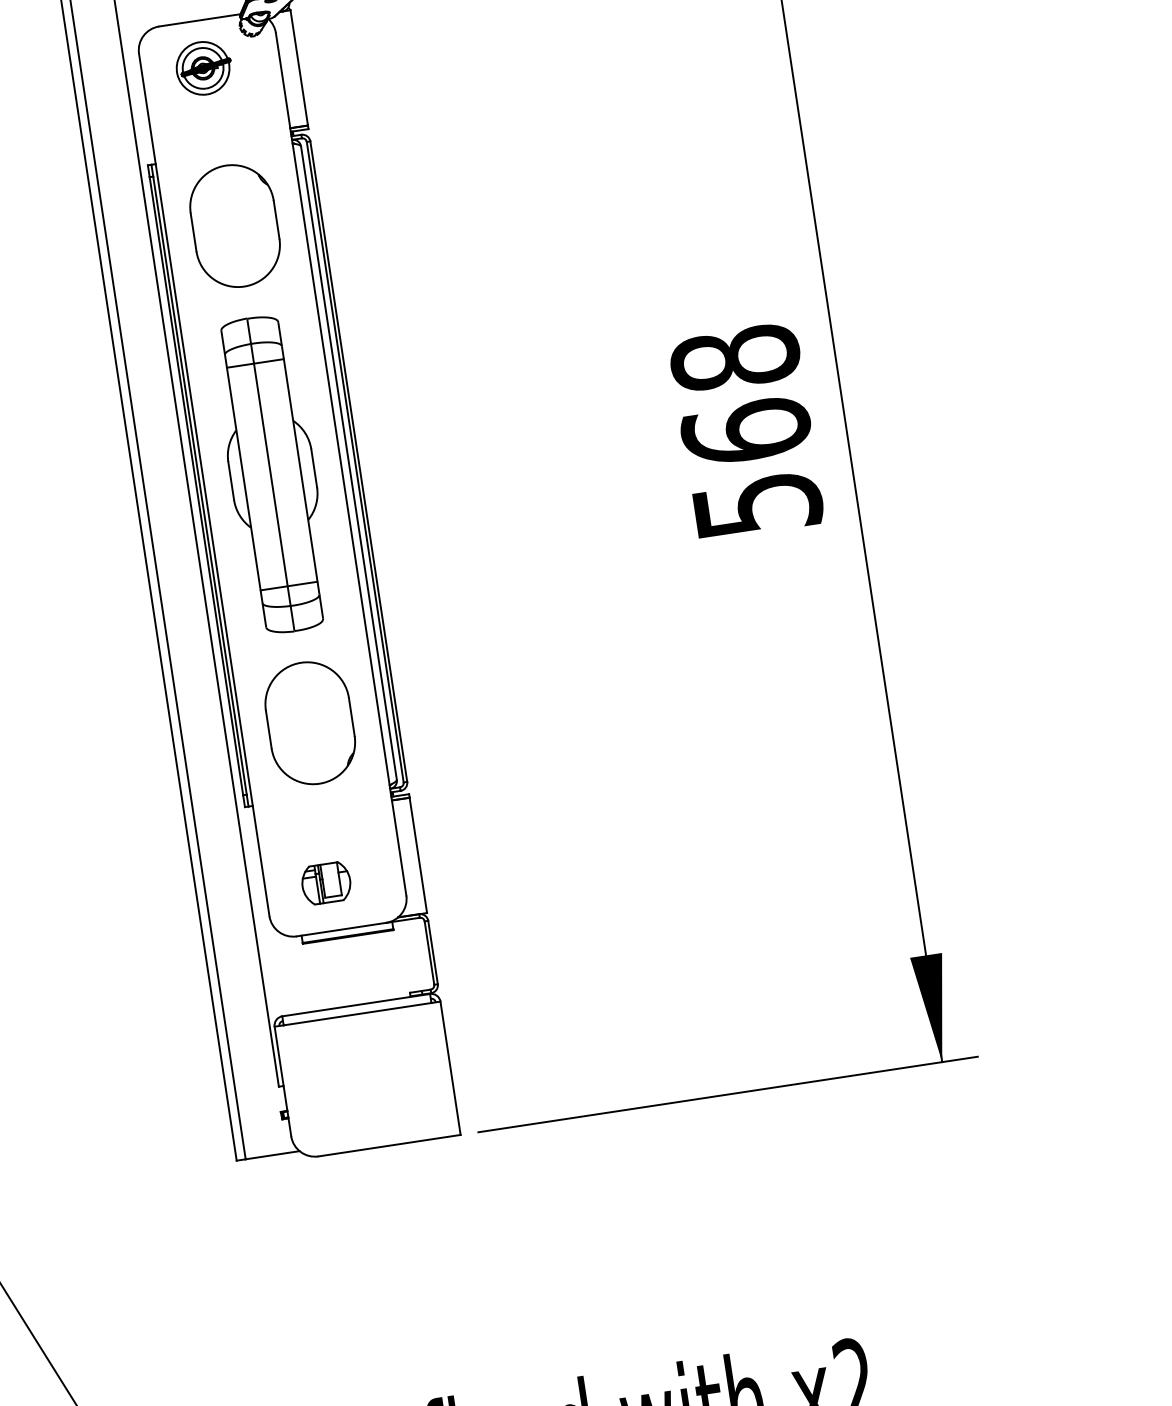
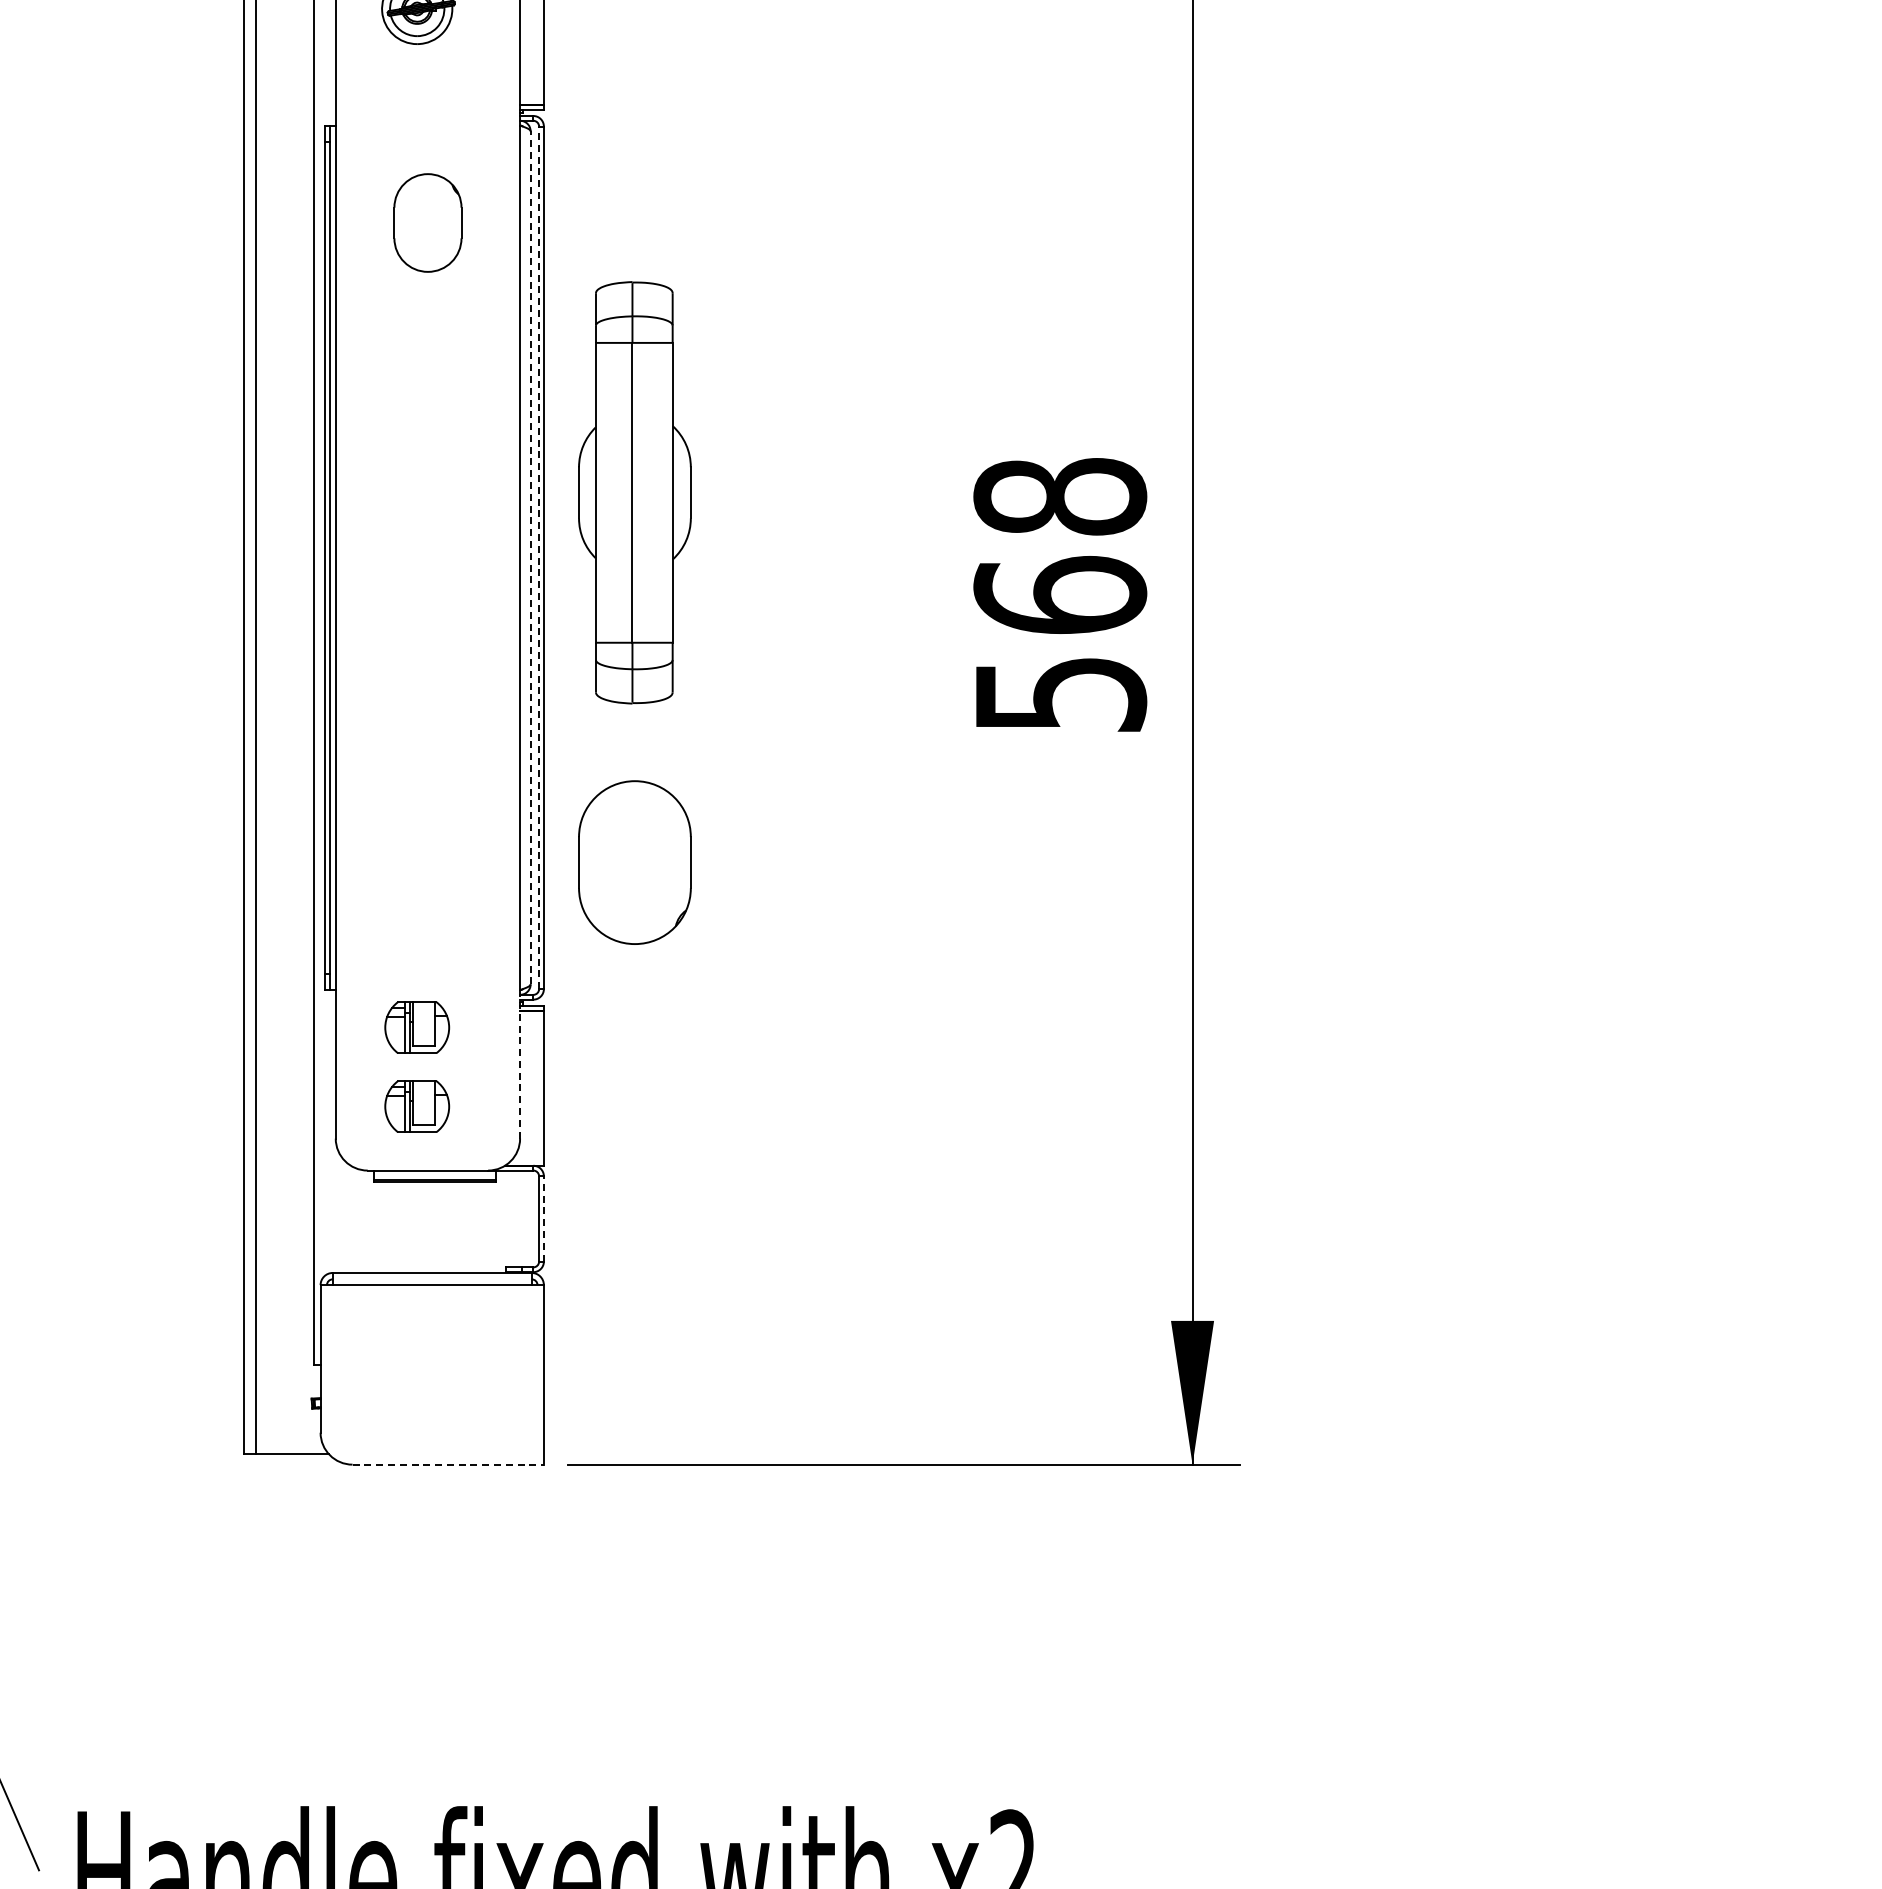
part: (234, 225) -> (427, 222), size x0.6
line: (355, 461) -> (539, 557), solid -> dashed
line: (348, 462) -> (530, 557), solid -> dashed
part: (272, 474) -> (634, 492), moved
part: (309, 723) -> (634, 862), moved
part: (317, 824) -> (417, 1027), added
line: (398, 839) -> (520, 1063), solid -> dashed
line: (432, 952) -> (543, 1218), solid -> dashed
line: (389, 1145) -> (448, 1464), solid -> dashed

